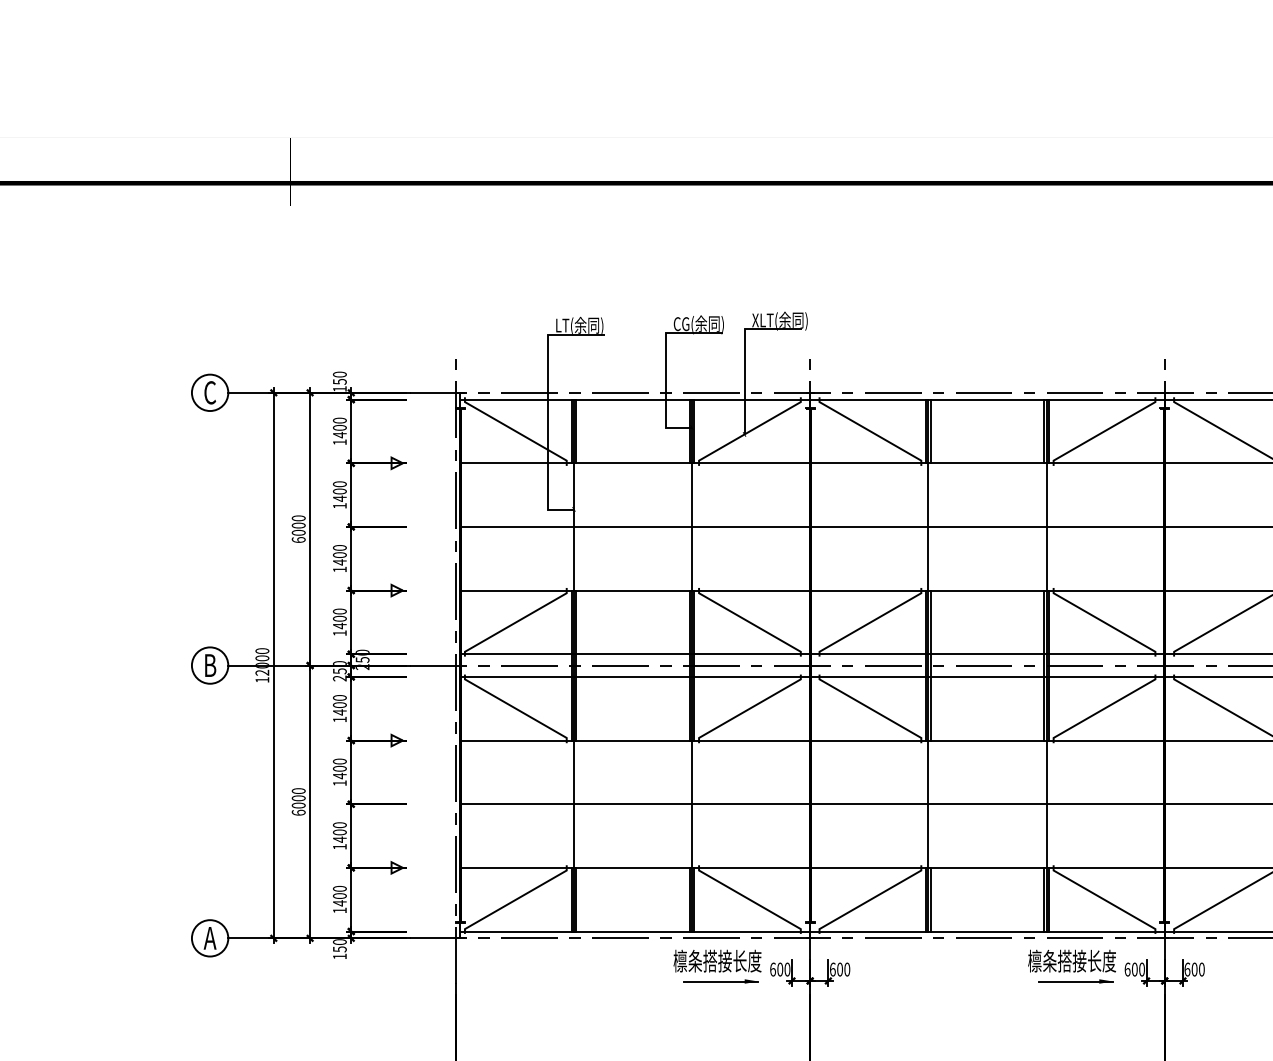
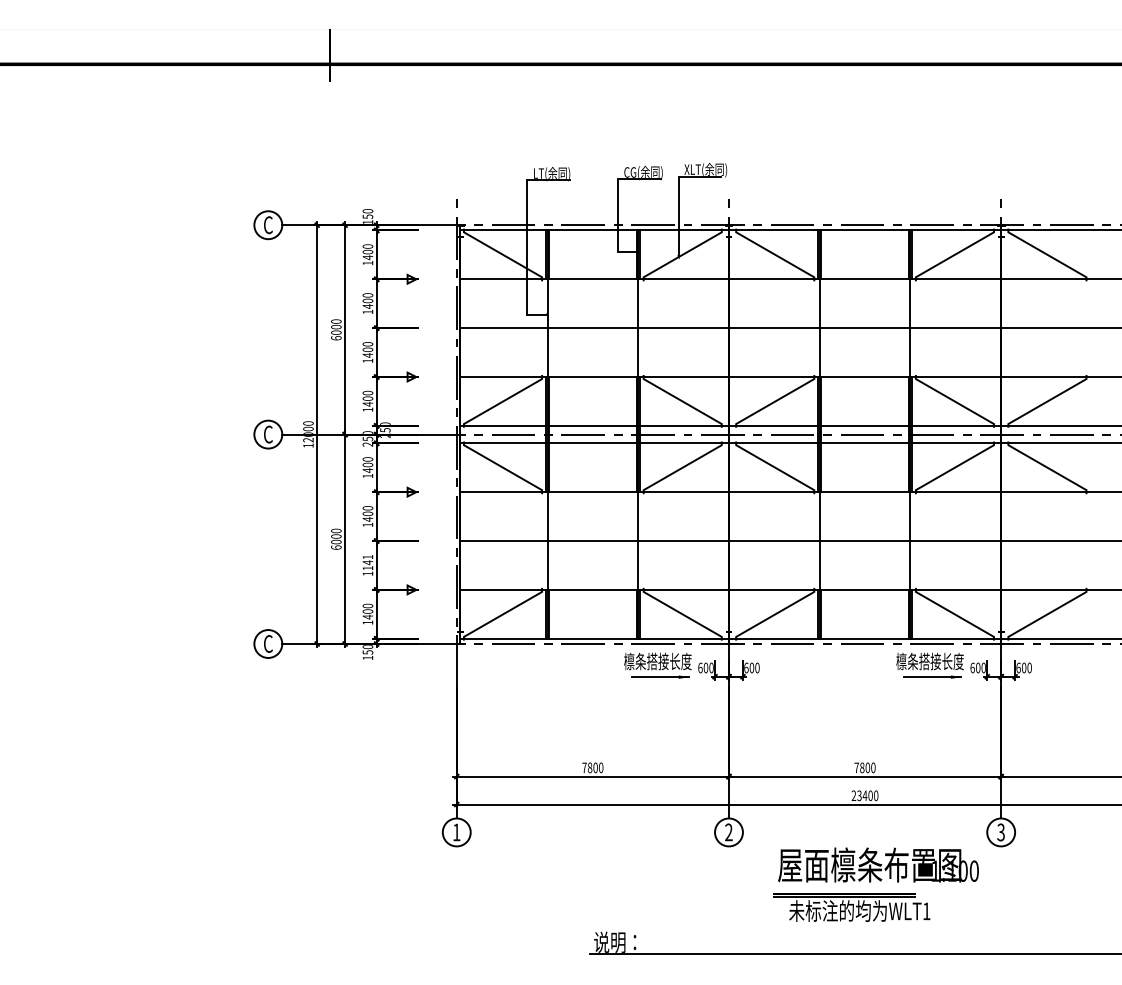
text: (210, 665) -> (268, 434), B -> C
text: (339, 832) -> (367, 562), 1400 -> 1141
text: (210, 937) -> (268, 643), A -> C

